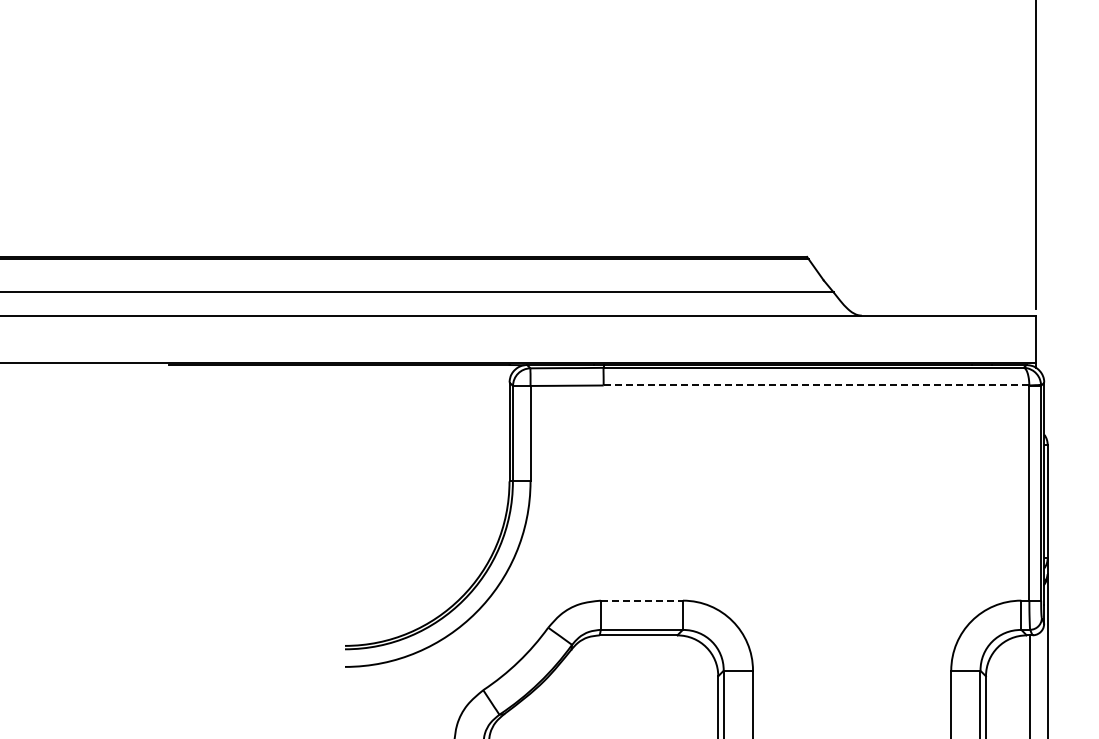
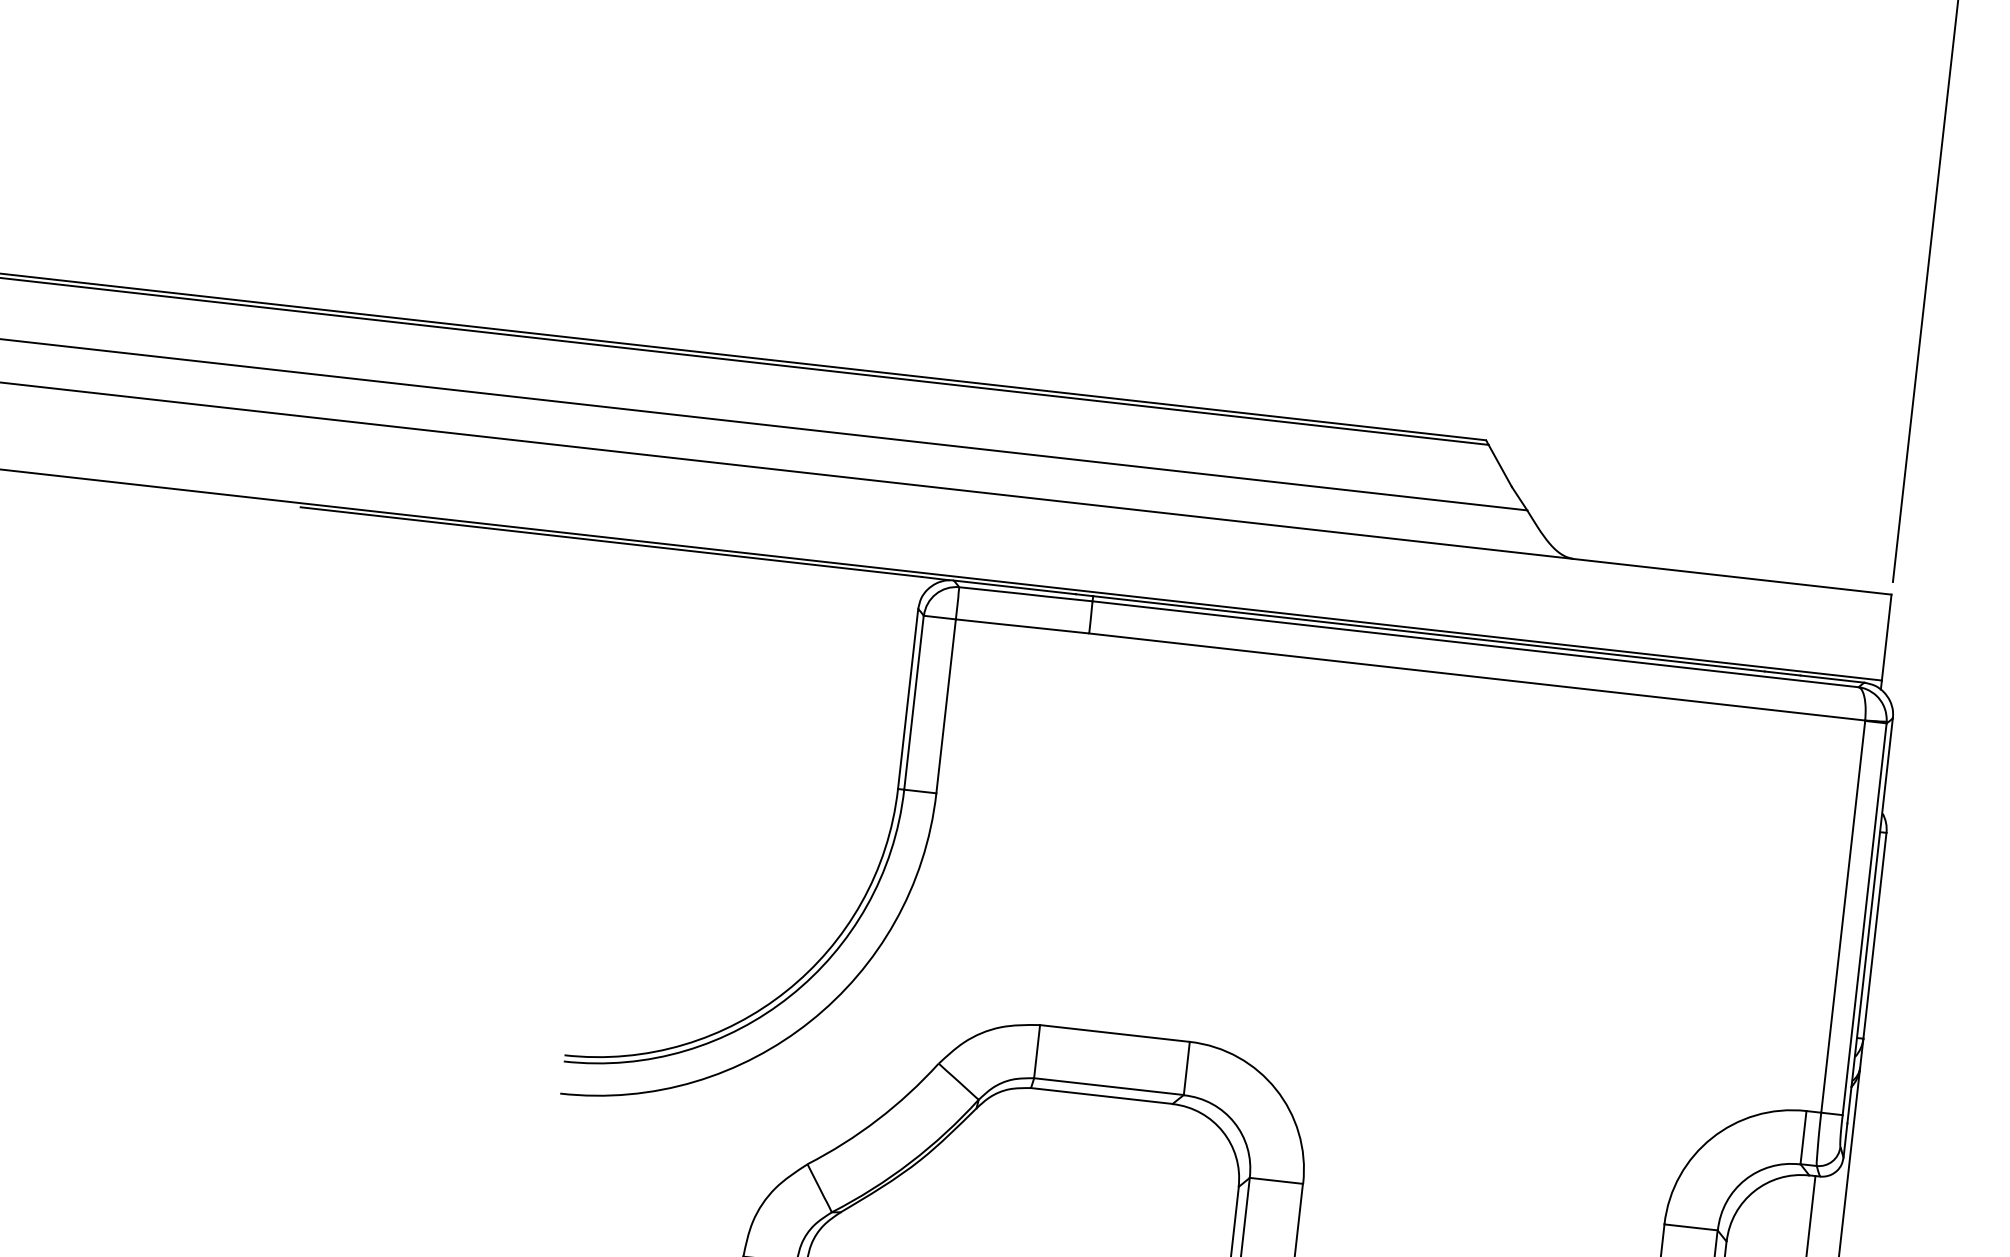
line: (816, 385) -> (1477, 676), dashed -> solid
line: (642, 600) -> (1116, 1033), dashed -> solid

